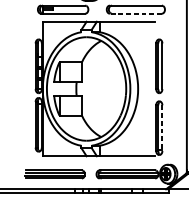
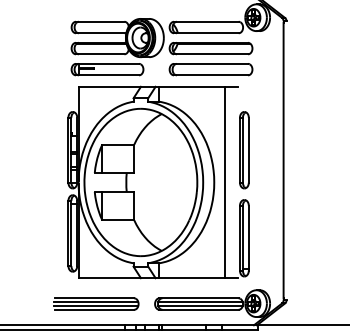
line: (135, 13) -> (210, 75), dashed -> solid
line: (146, 88) -> (225, 182), added
line: (162, 128) -> (248, 238), dashed -> solid

